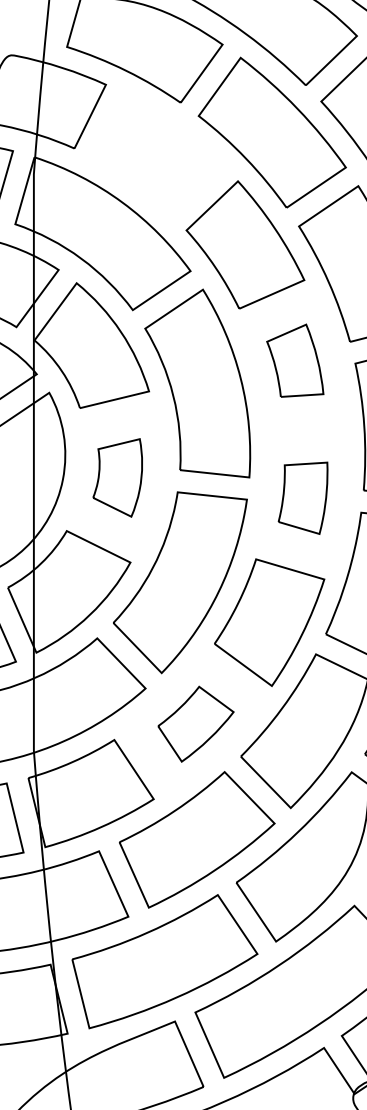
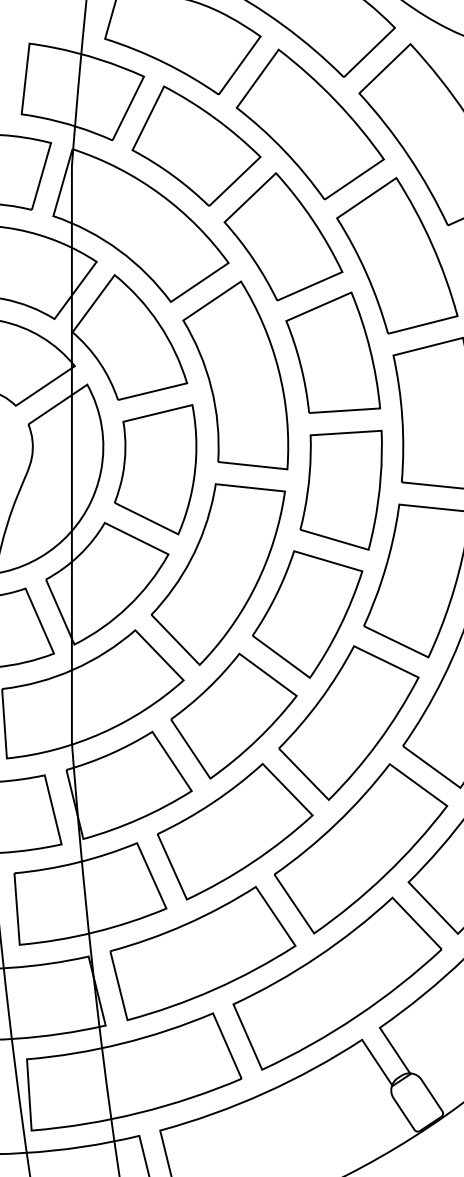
part: (158, 153) -> (196, 145), added
part: (295, 360) -> (333, 352), size x1.67
part: (117, 477) -> (155, 469), size x1.67
part: (302, 497) -> (340, 489), size x1.67
part: (195, 723) -> (233, 715), size x1.67

